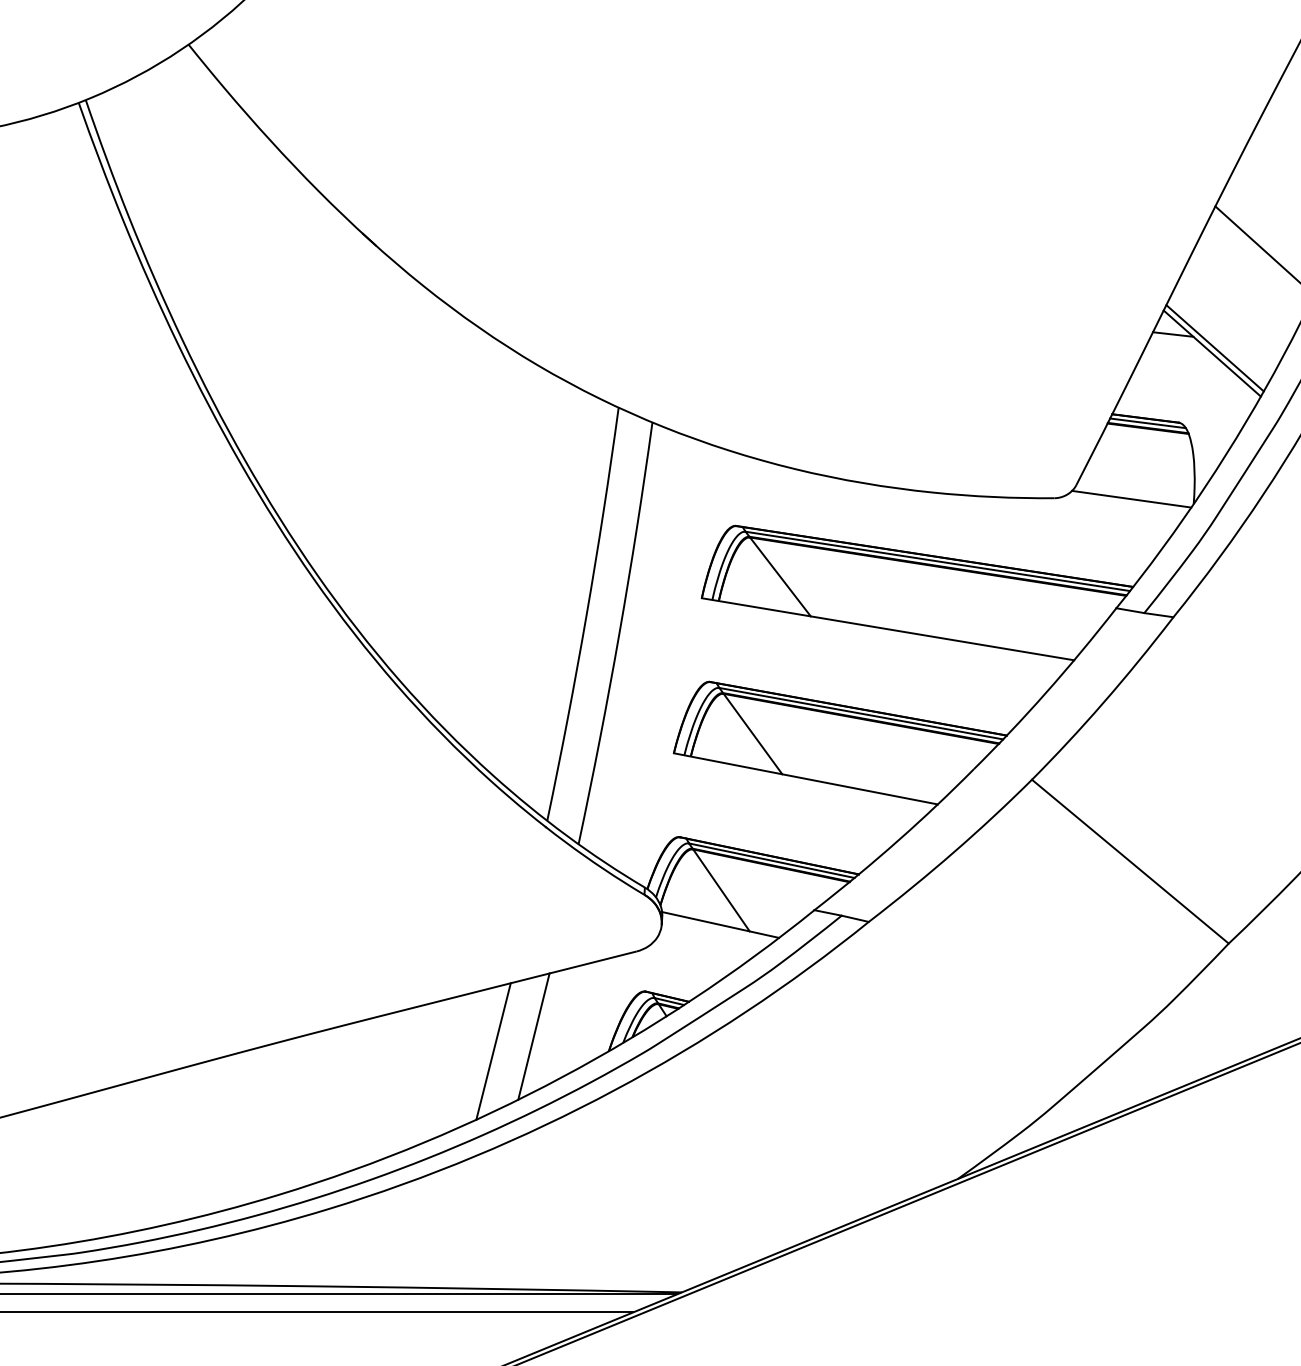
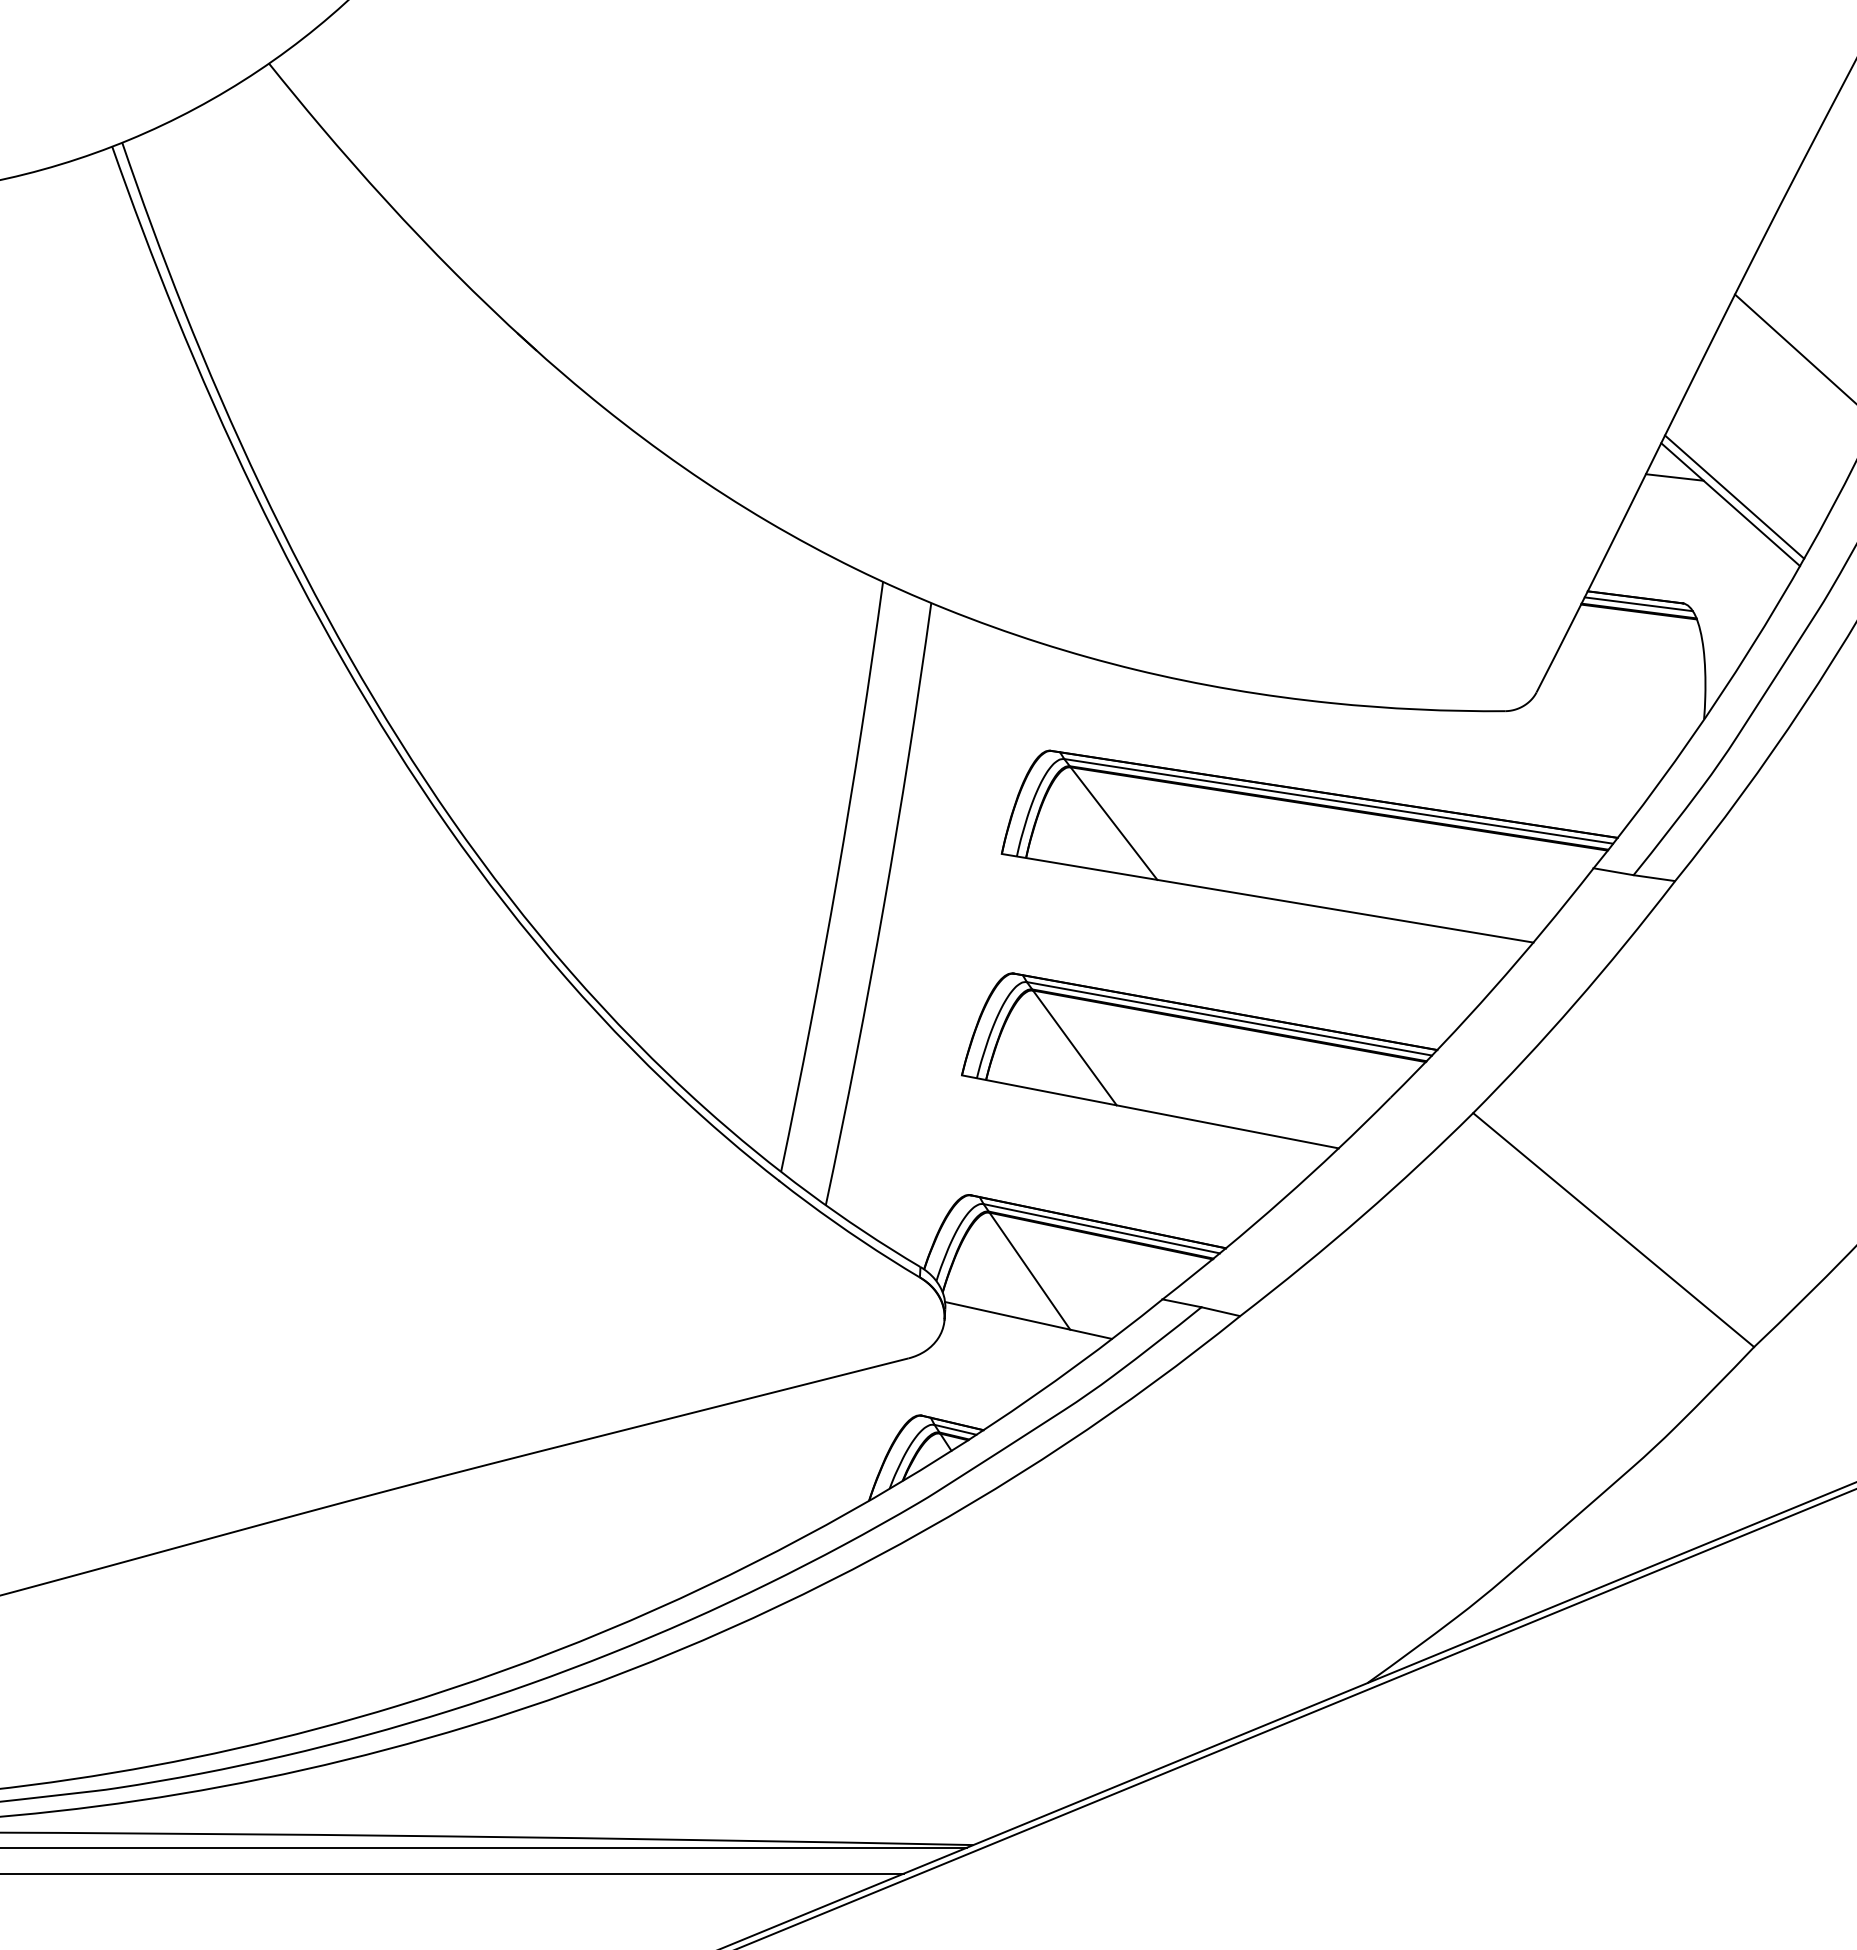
line: (1131, 499) -> (1615, 712), removed
line: (533, 1036) -> (761, 1479), removed
line: (493, 1051) -> (704, 1500), removed

